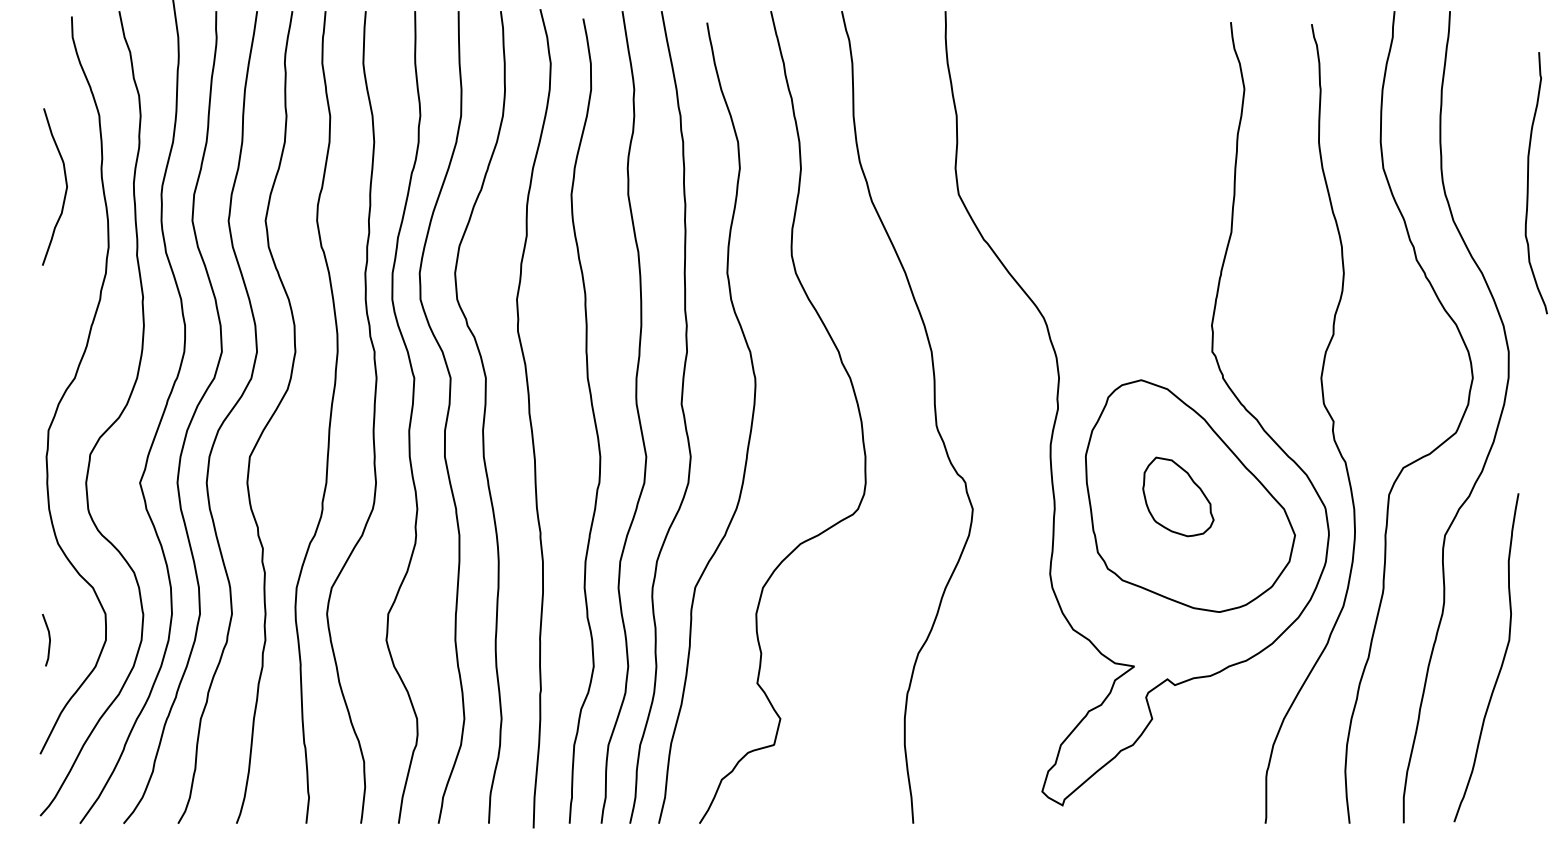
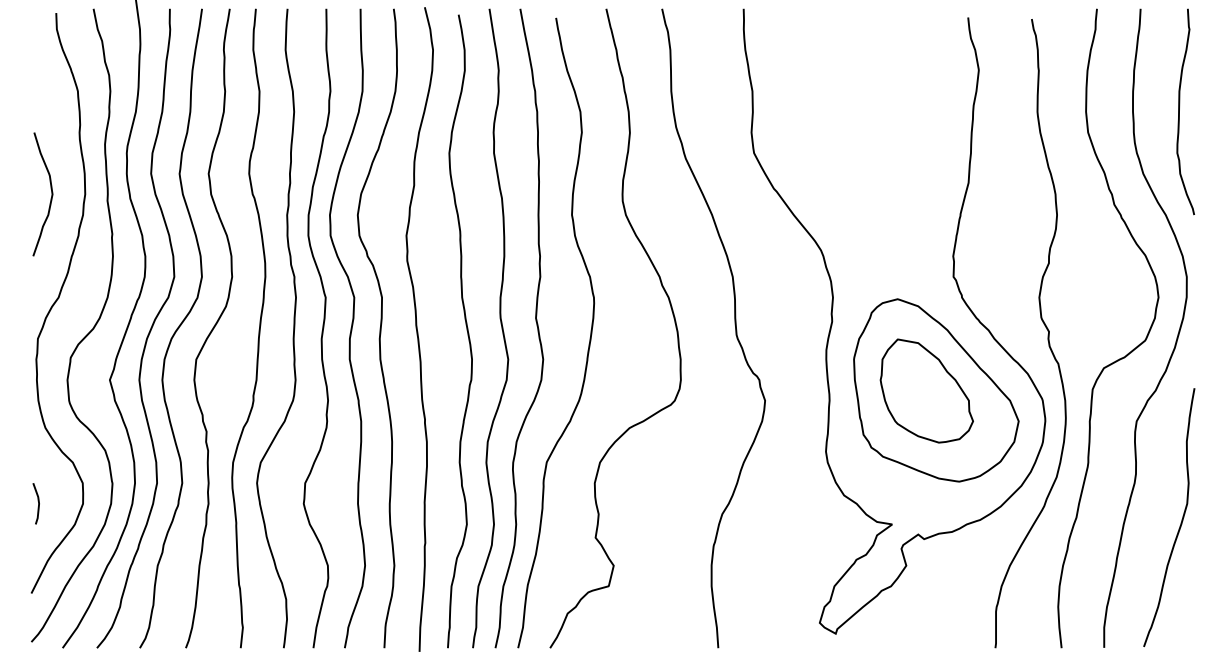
curve: (1528, 183) -> (1179, 112), moved
curve: (65, 184) -> (51, 192), moved
part: (1178, 496) -> (926, 390), size x1.67

